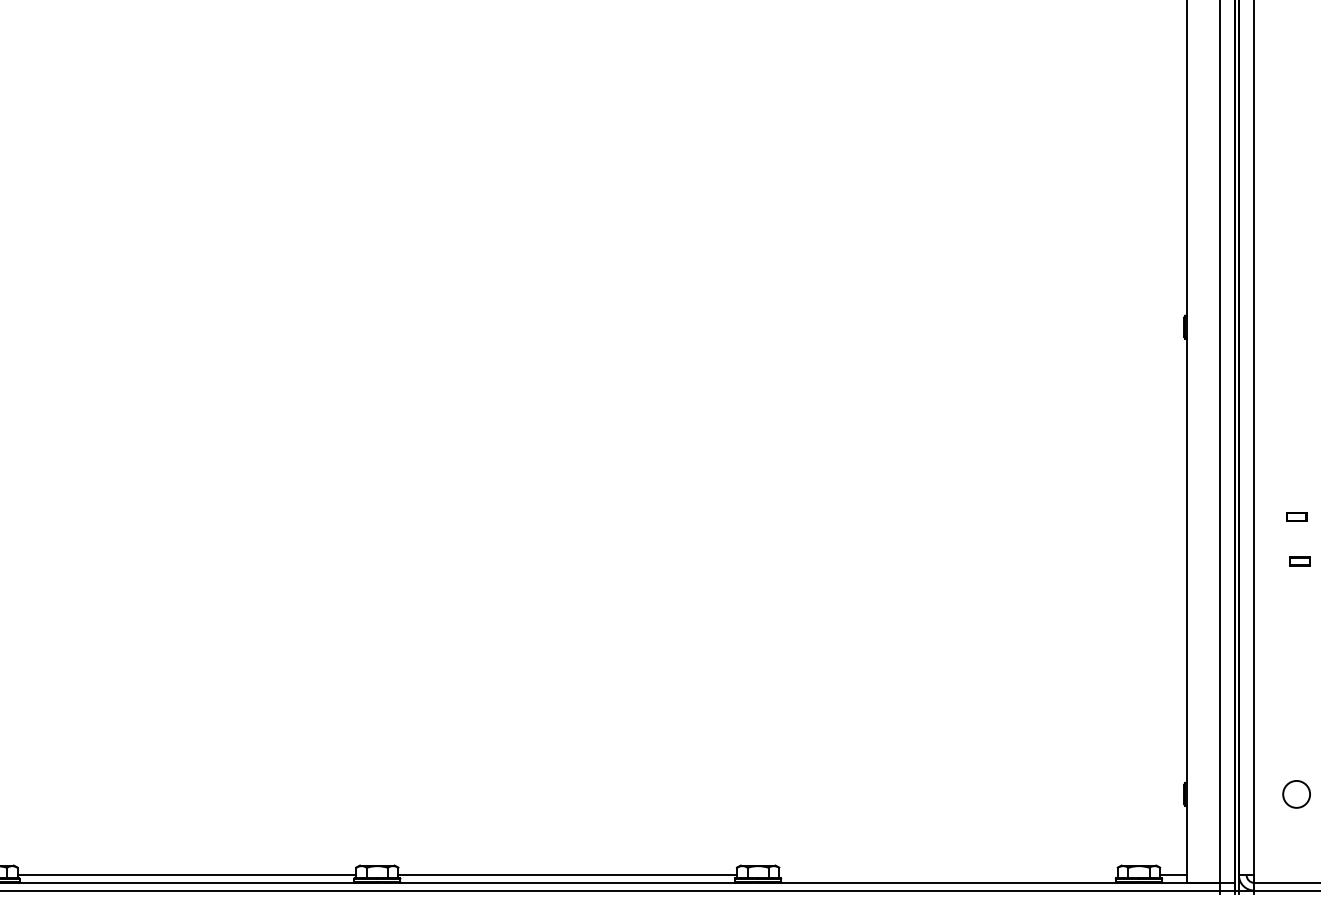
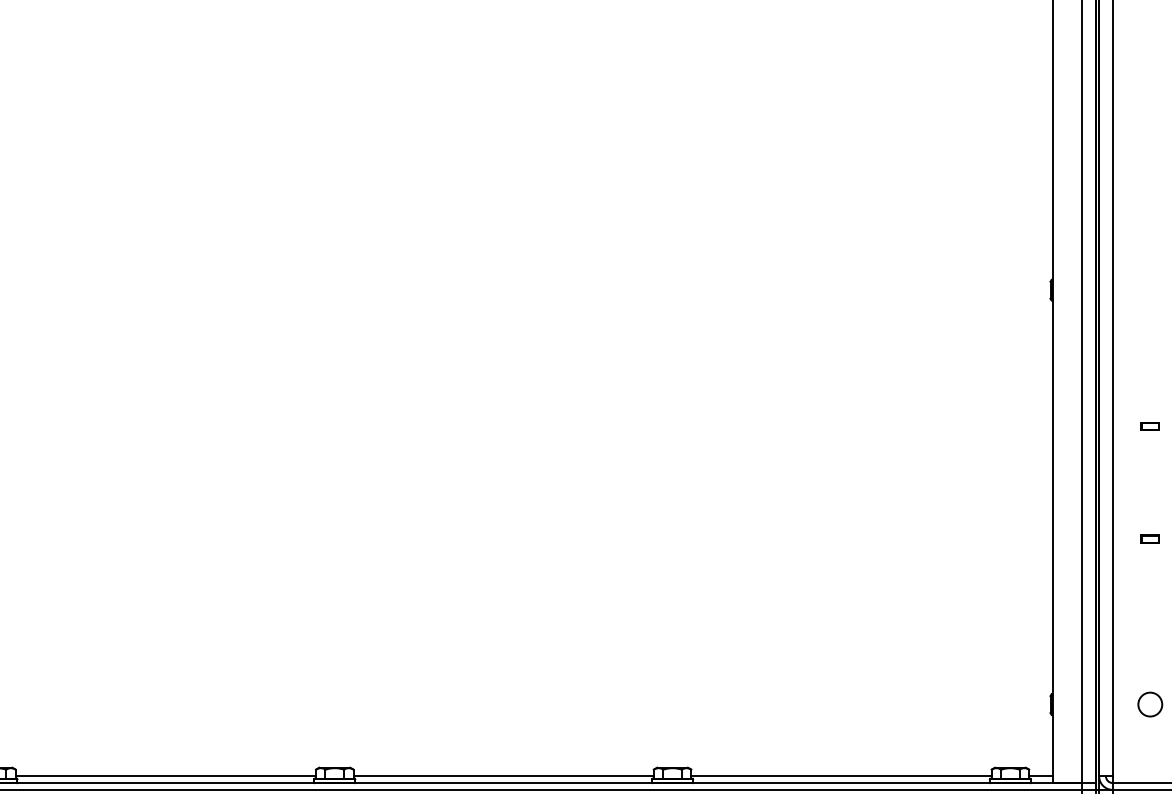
part: (1295, 517) -> (1149, 426), moved
part: (1299, 560) -> (1149, 538), moved
line: (948, 875) -> (841, 776), added

